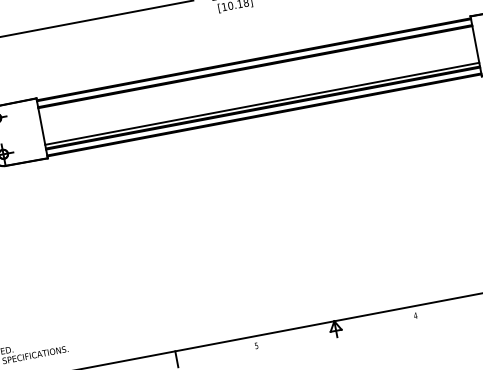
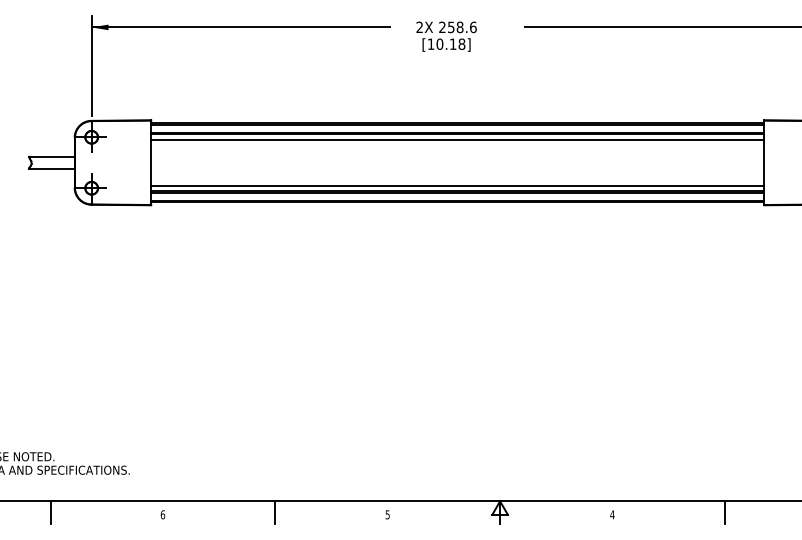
line: (255, 70) -> (457, 139), added

